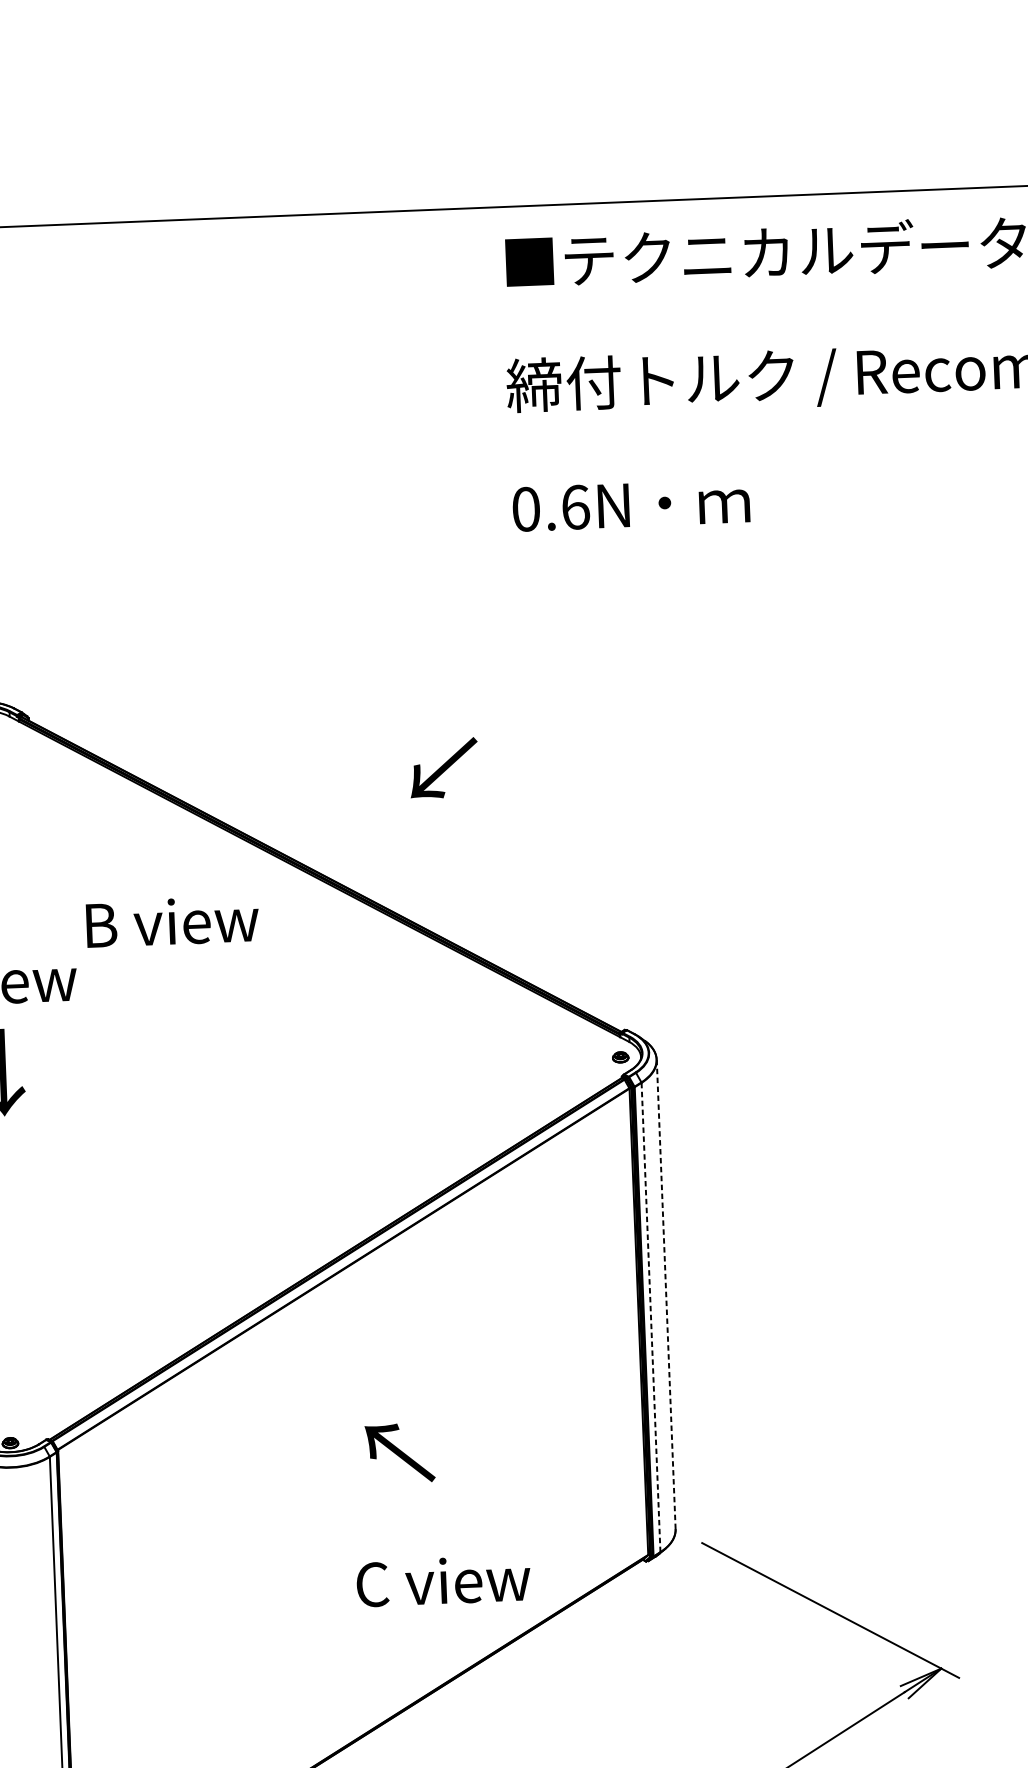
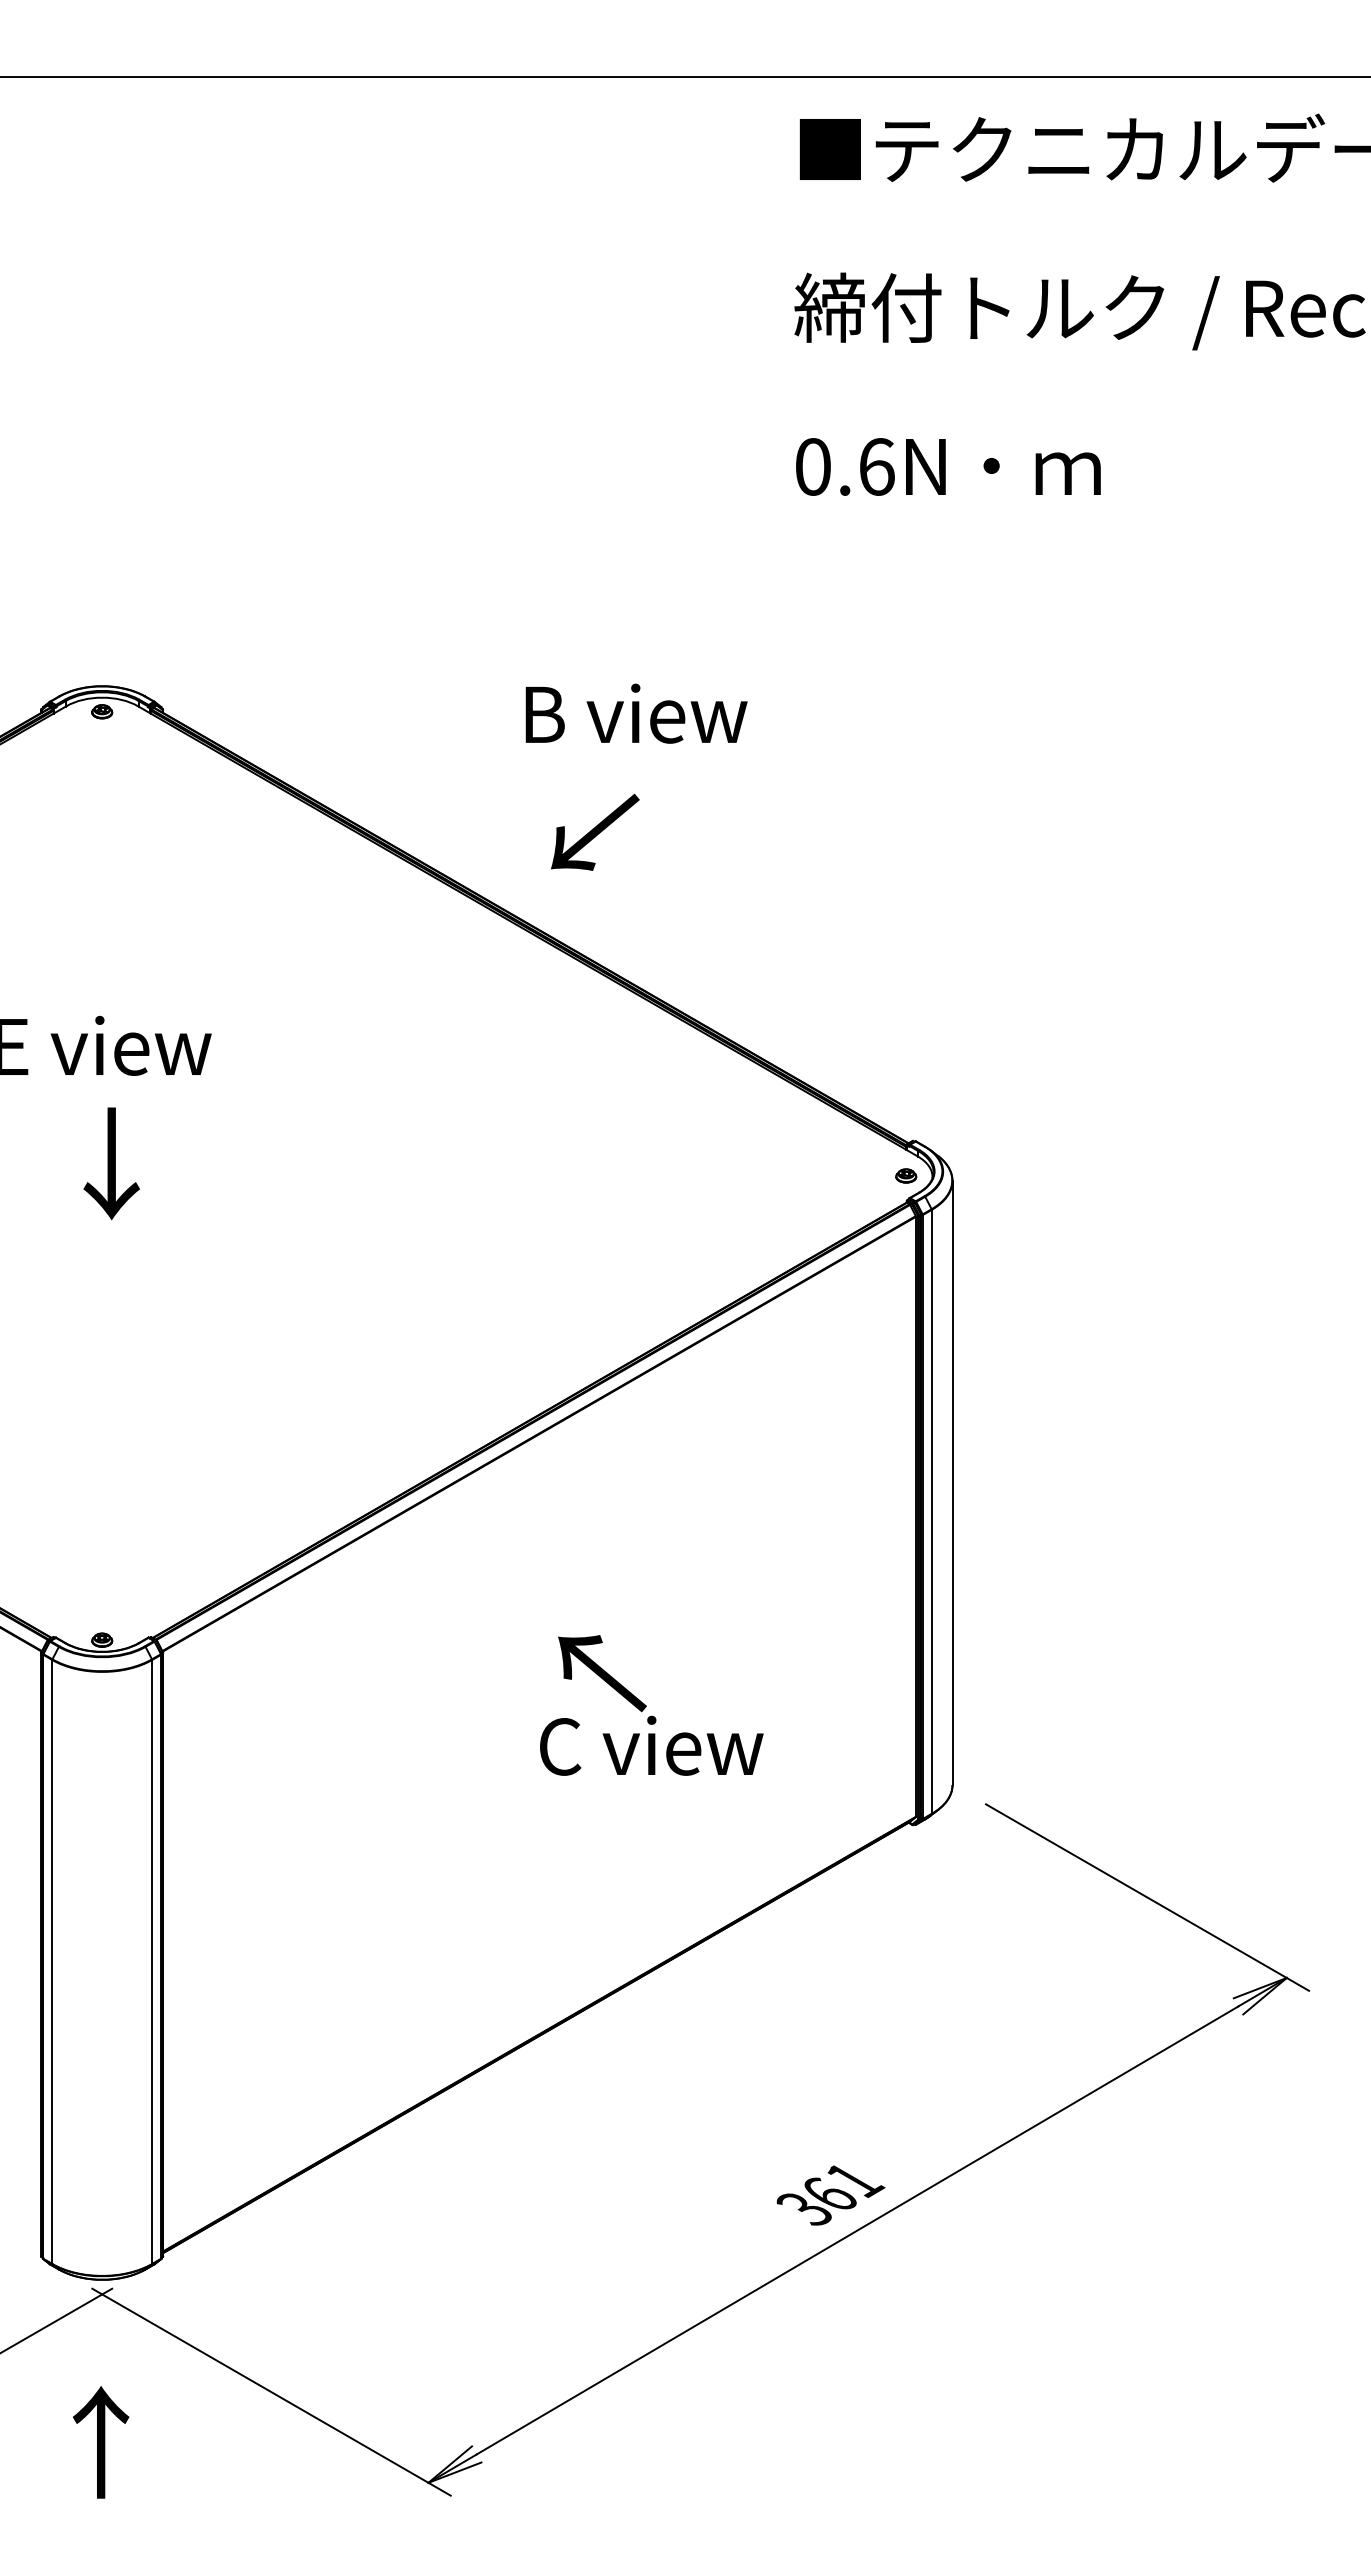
text: (444, 767) -> (595, 831), moved
text: (172, 921) -> (636, 713), moved
line: (666, 1294) -> (952, 1483), dashed -> solid
line: (650, 1317) -> (931, 1511), dashed -> solid
text: (443, 1580) -> (651, 1745), moved

